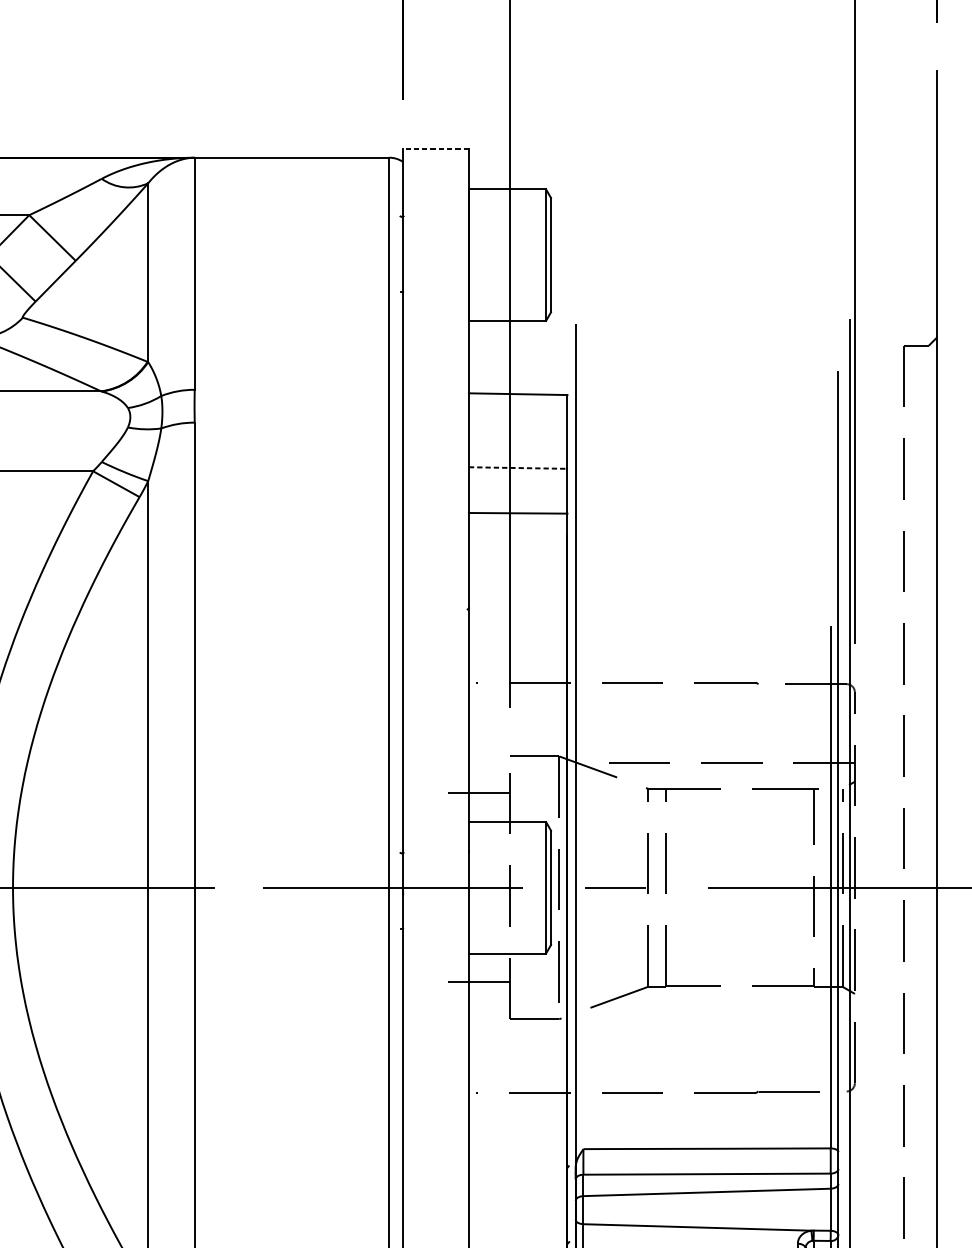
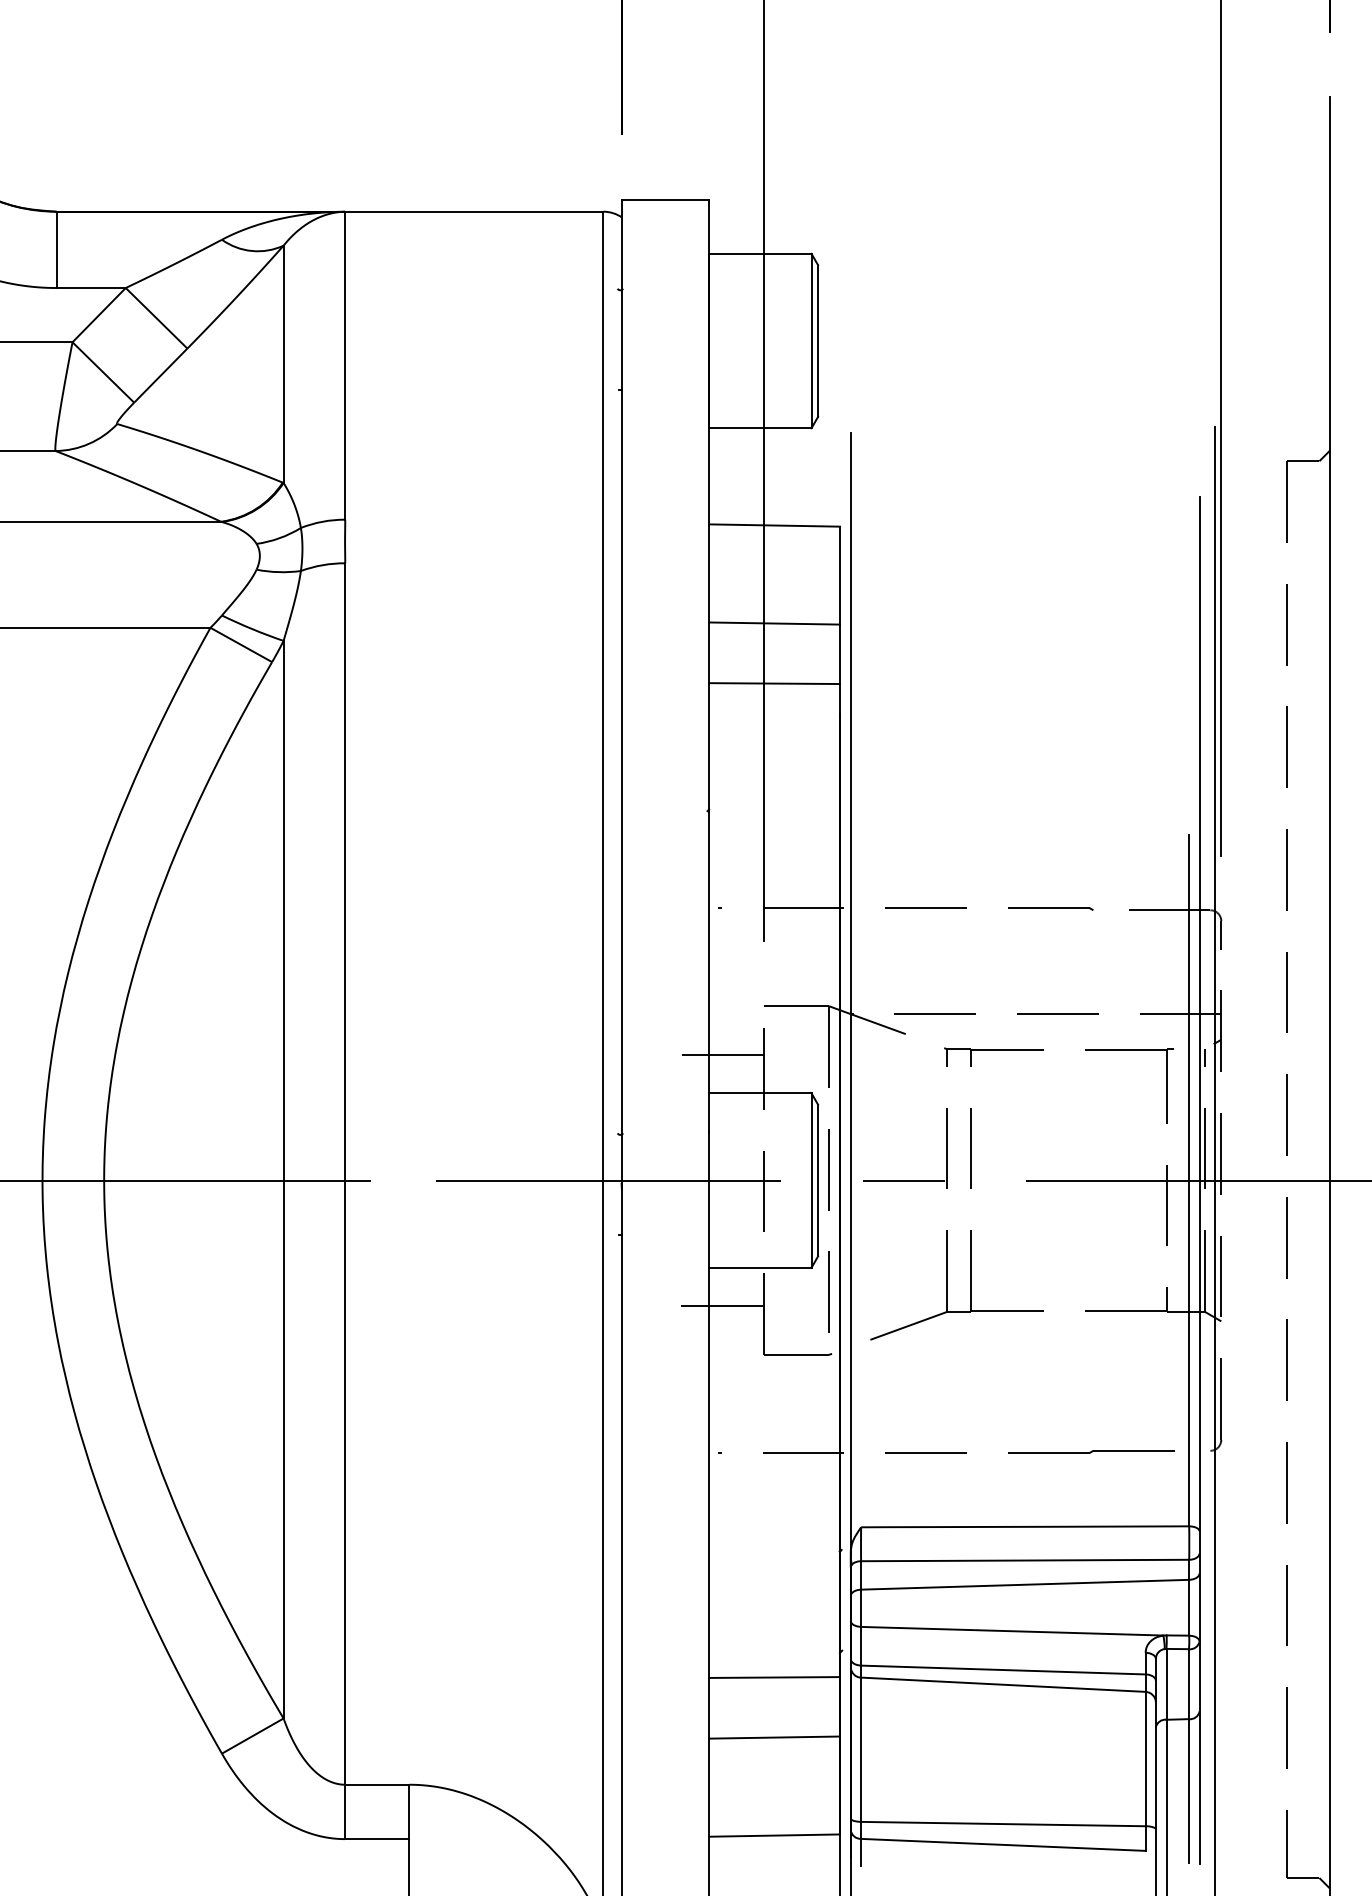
line: (436, 148) -> (665, 199), dashed -> solid
line: (518, 468) -> (774, 623), dashed -> solid

